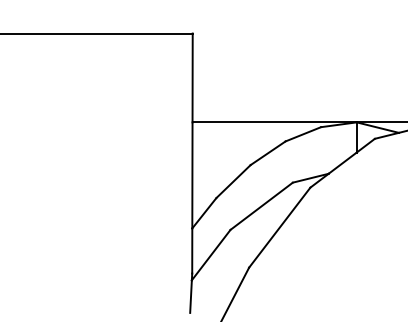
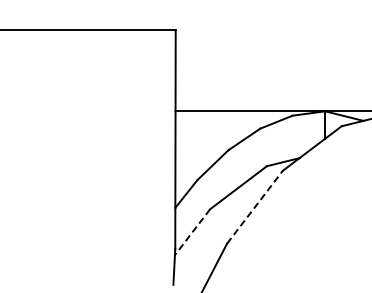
line: (280, 227) -> (255, 207), solid -> dashed
line: (211, 255) -> (192, 232), solid -> dashed

